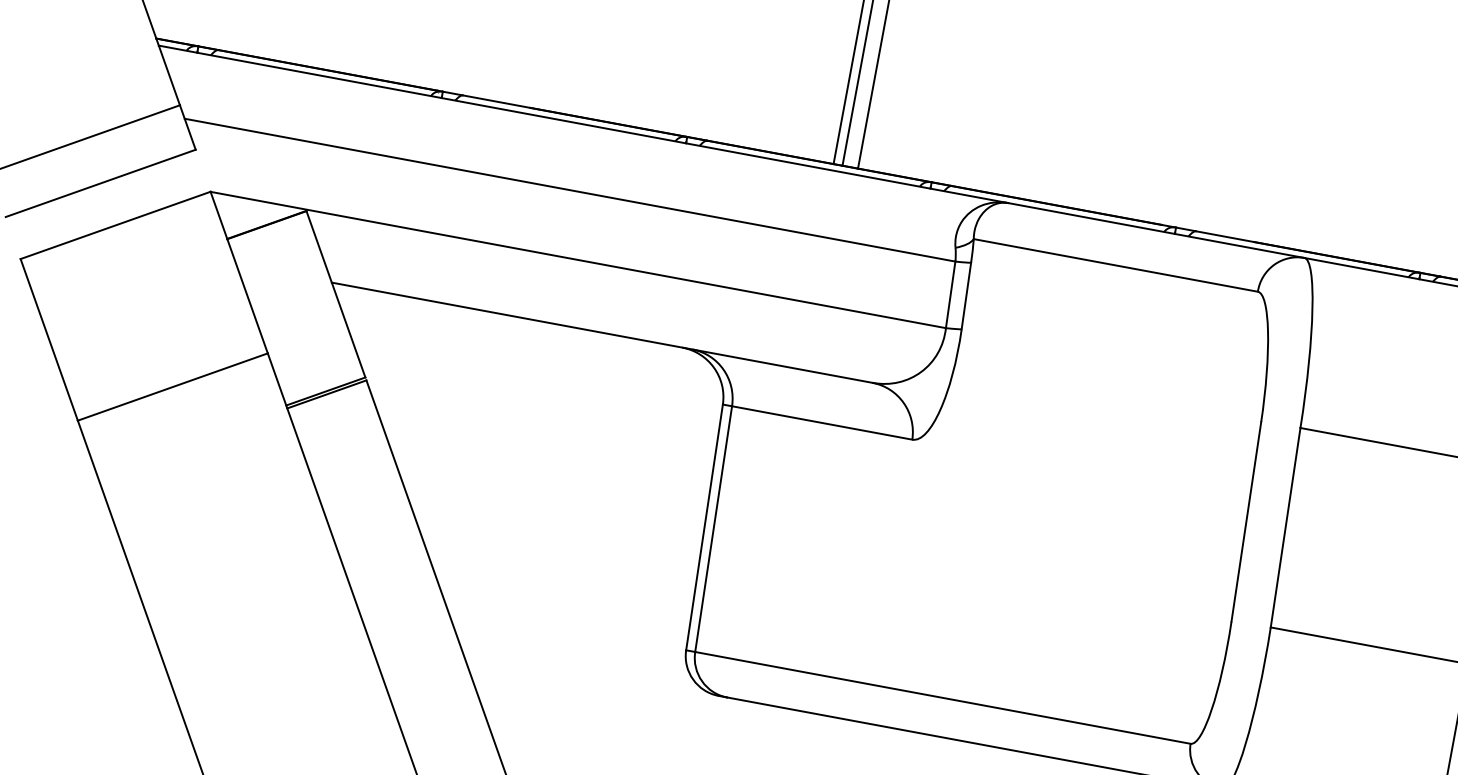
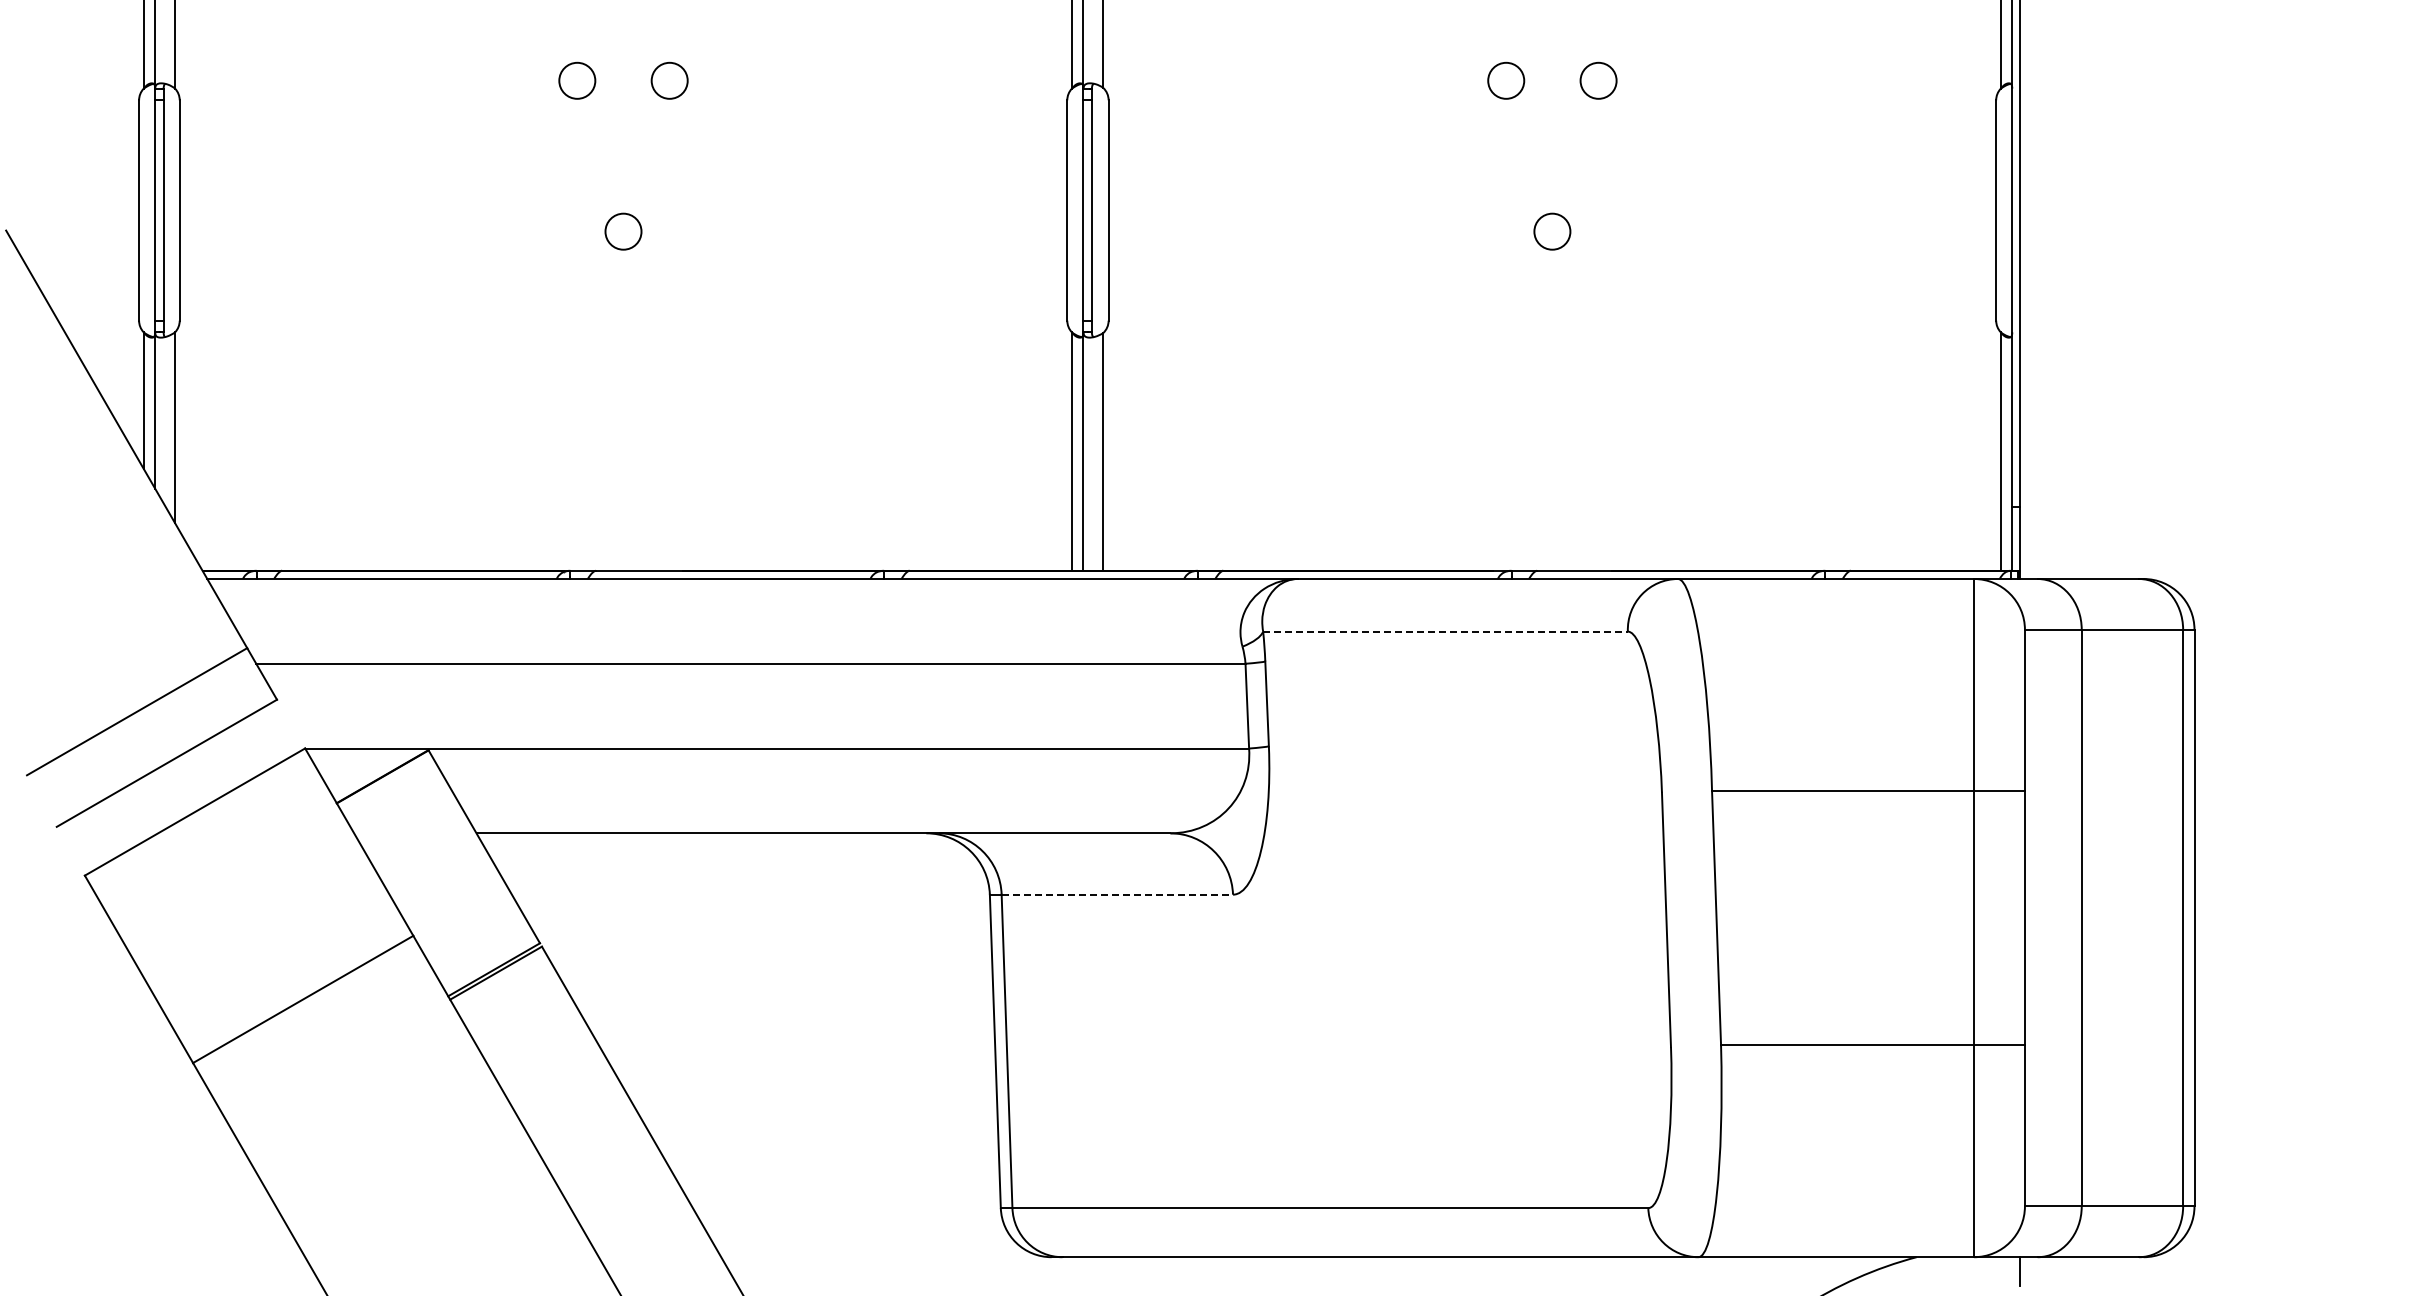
line: (1116, 265) -> (1446, 631), solid -> dashed
line: (822, 422) -> (1117, 894), solid -> dashed

